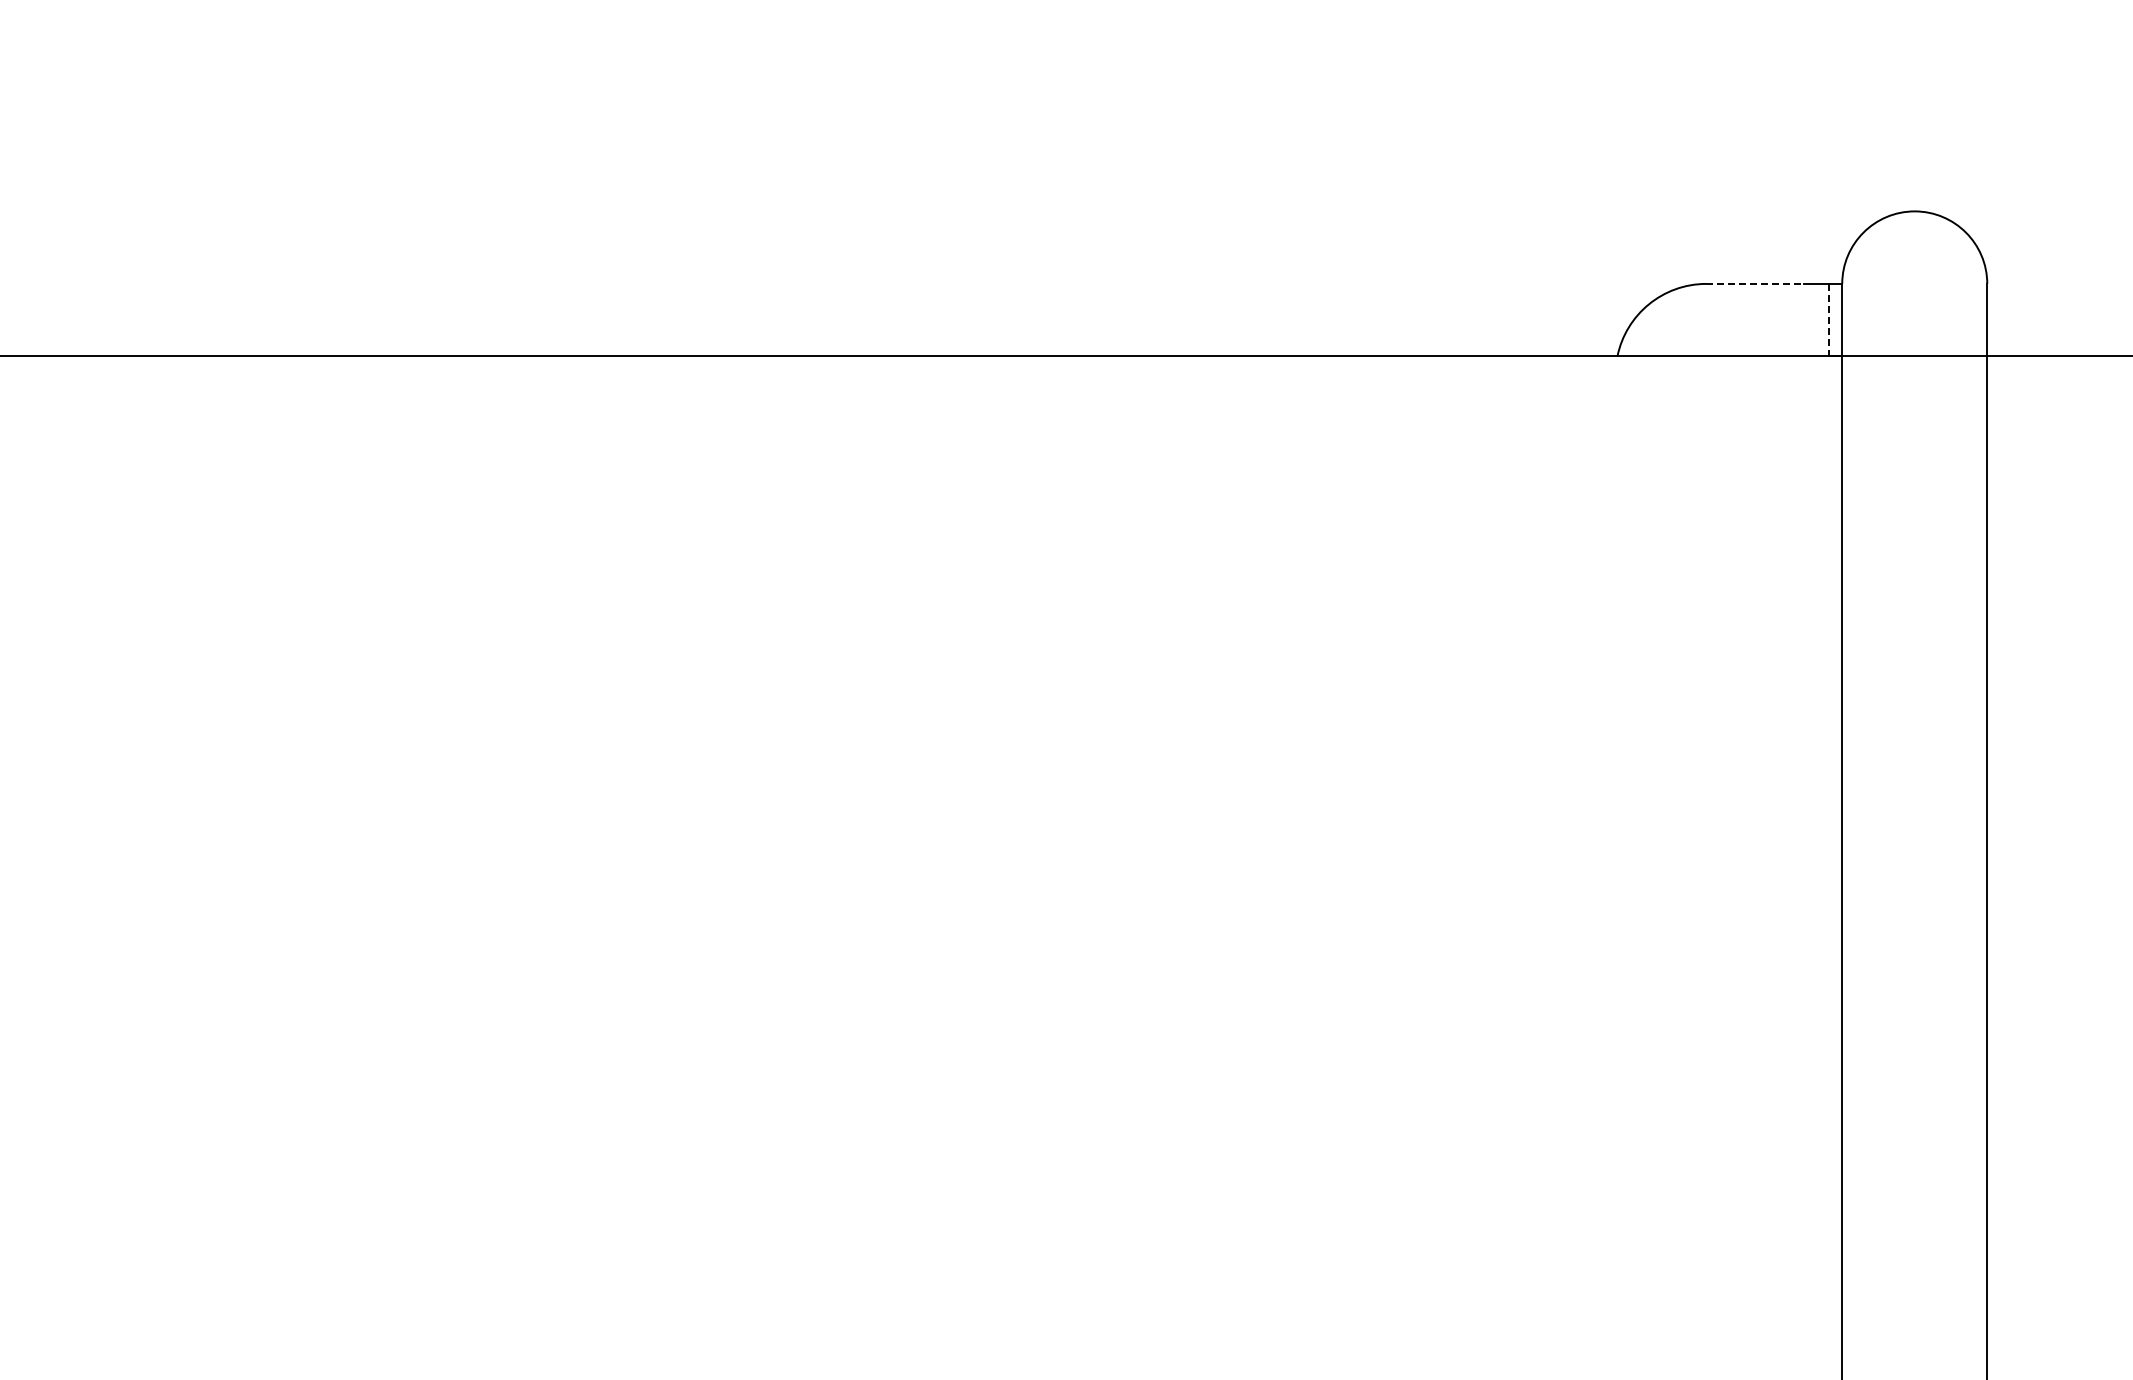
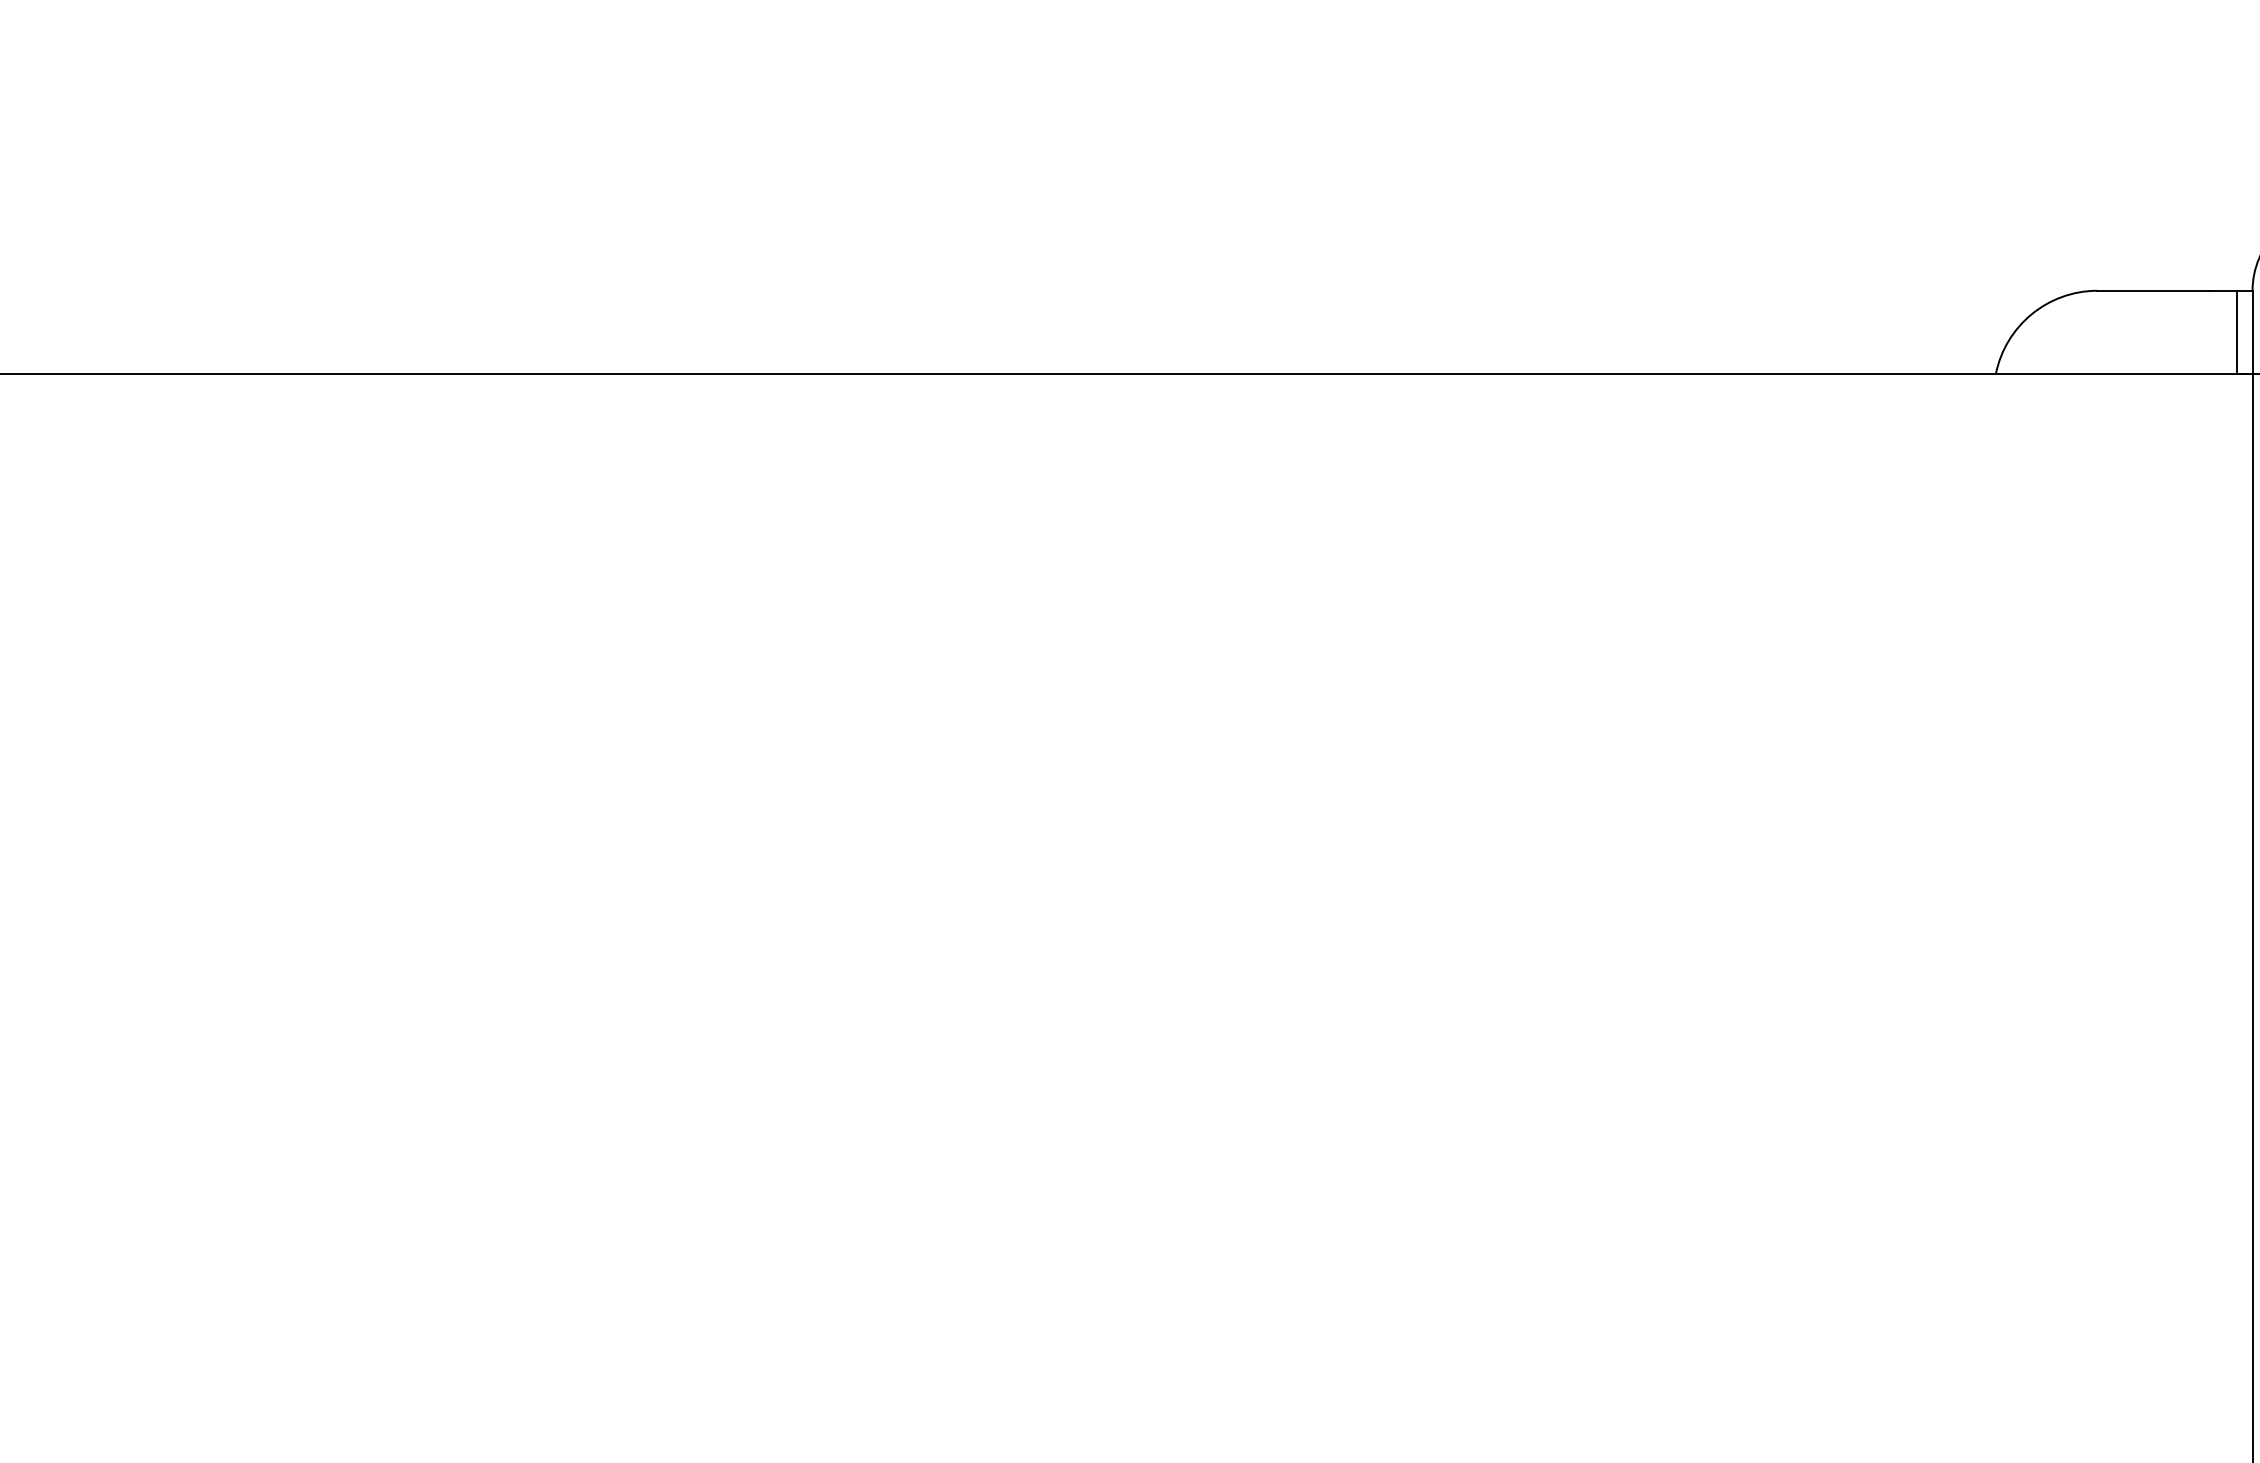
line: (1755, 283) -> (2153, 290), dashed -> solid
line: (1828, 320) -> (2236, 332), dashed -> solid

